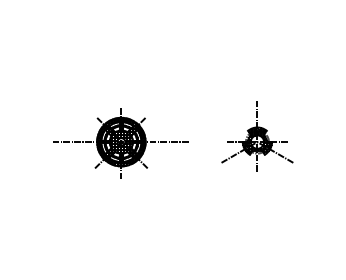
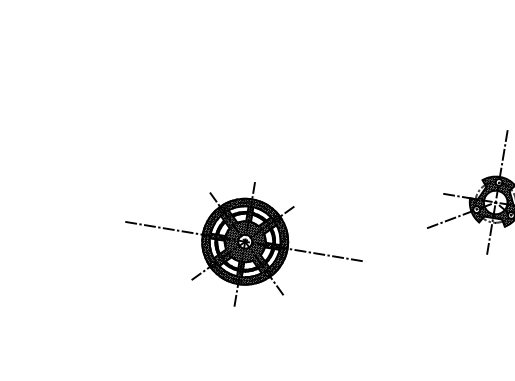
part: (120, 143) -> (243, 243), moved

